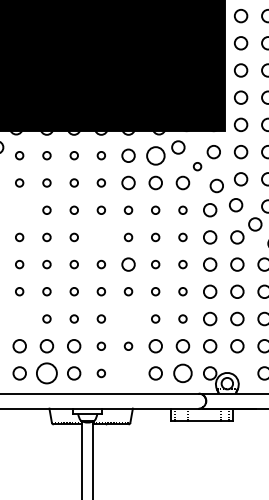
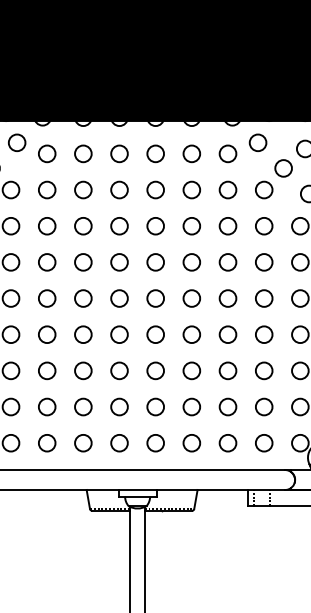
circle: (19, 155) -> (46, 153), size x1.67
circle: (46, 155) -> (82, 153), size x1.67
circle: (74, 155) -> (119, 153), size x1.67
circle: (101, 155) -> (155, 153), size x1.67
circle: (155, 155) -> (227, 153), size x0.71
circle: (197, 166) -> (283, 168), size x1.67
circle: (19, 182) -> (46, 189), size x1.67
circle: (46, 182) -> (82, 189), size x1.67
circle: (74, 182) -> (119, 189), size x1.67
circle: (101, 182) -> (155, 189), size x1.67
circle: (19, 210) -> (46, 226), added
circle: (46, 210) -> (82, 226), size x1.67
circle: (74, 210) -> (119, 226), size x1.67
circle: (101, 210) -> (155, 226), size x1.67
circle: (128, 210) -> (191, 226), size x1.67
circle: (155, 210) -> (227, 226), size x1.67
circle: (182, 210) -> (263, 226), size x1.67
circle: (19, 237) -> (46, 262), size x1.67
circle: (46, 237) -> (82, 262), size x1.67
circle: (74, 237) -> (119, 262), size x1.67
circle: (101, 237) -> (155, 262), added
circle: (128, 237) -> (191, 262), size x1.67
circle: (155, 237) -> (227, 262), size x1.67
circle: (182, 237) -> (263, 262), size x1.67
circle: (19, 264) -> (46, 298), size x1.67
circle: (46, 264) -> (82, 298), size x1.67
circle: (74, 264) -> (119, 298), size x1.67
circle: (101, 264) -> (155, 298), size x1.67
circle: (155, 264) -> (227, 298), size x1.67
circle: (182, 264) -> (263, 298), size x1.67
circle: (19, 291) -> (46, 334), size x1.67
circle: (46, 291) -> (82, 334), size x1.67
circle: (74, 291) -> (119, 334), size x1.67
circle: (101, 291) -> (155, 334), size x1.67
circle: (128, 291) -> (191, 334), size x1.67
circle: (155, 291) -> (227, 334), size x1.67
circle: (182, 291) -> (263, 334), size x1.67
circle: (19, 318) -> (46, 370), added
circle: (46, 318) -> (82, 370), size x1.67
circle: (74, 318) -> (119, 370), size x1.67
circle: (101, 318) -> (155, 370), size x1.67
circle: (128, 318) -> (191, 370), added
circle: (155, 318) -> (227, 370), size x1.67
circle: (182, 318) -> (263, 370), size x1.67
circle: (101, 346) -> (155, 407), size x1.67
circle: (128, 346) -> (191, 407), size x1.67
circle: (46, 373) -> (82, 443), size x0.62
circle: (101, 373) -> (155, 443), size x1.67
circle: (128, 373) -> (191, 443), added
circle: (182, 373) -> (263, 443), size x0.71

